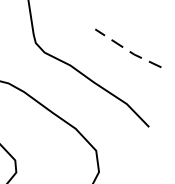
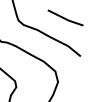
line: (127, 49) -> (65, 18), dashed -> solid

